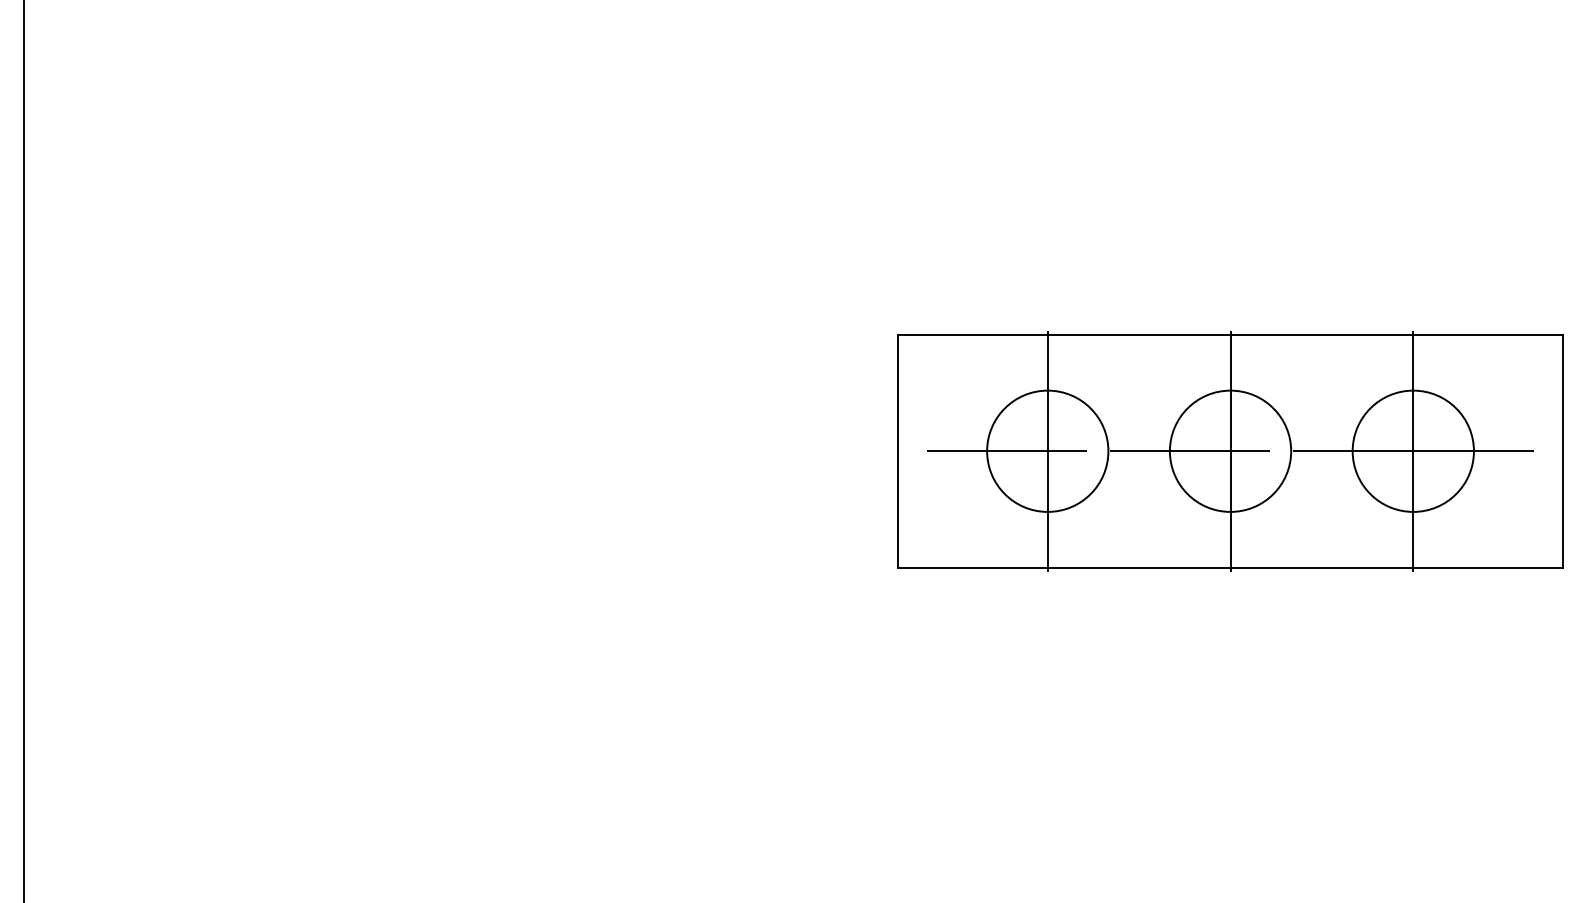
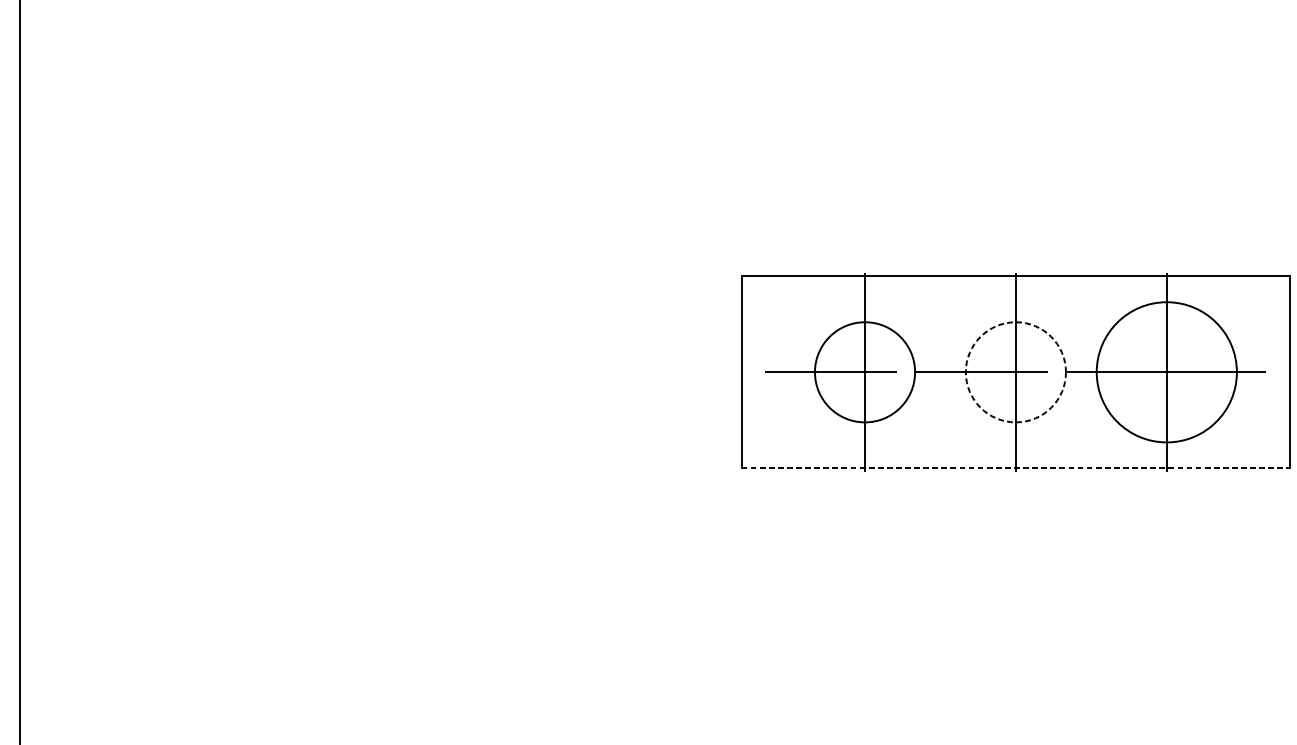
circle: (1230, 450) -> (1015, 371), solid -> dashed
circle: (1412, 450) -> (1166, 371), size x1.4
line: (1231, 567) -> (1016, 468), solid -> dashed

